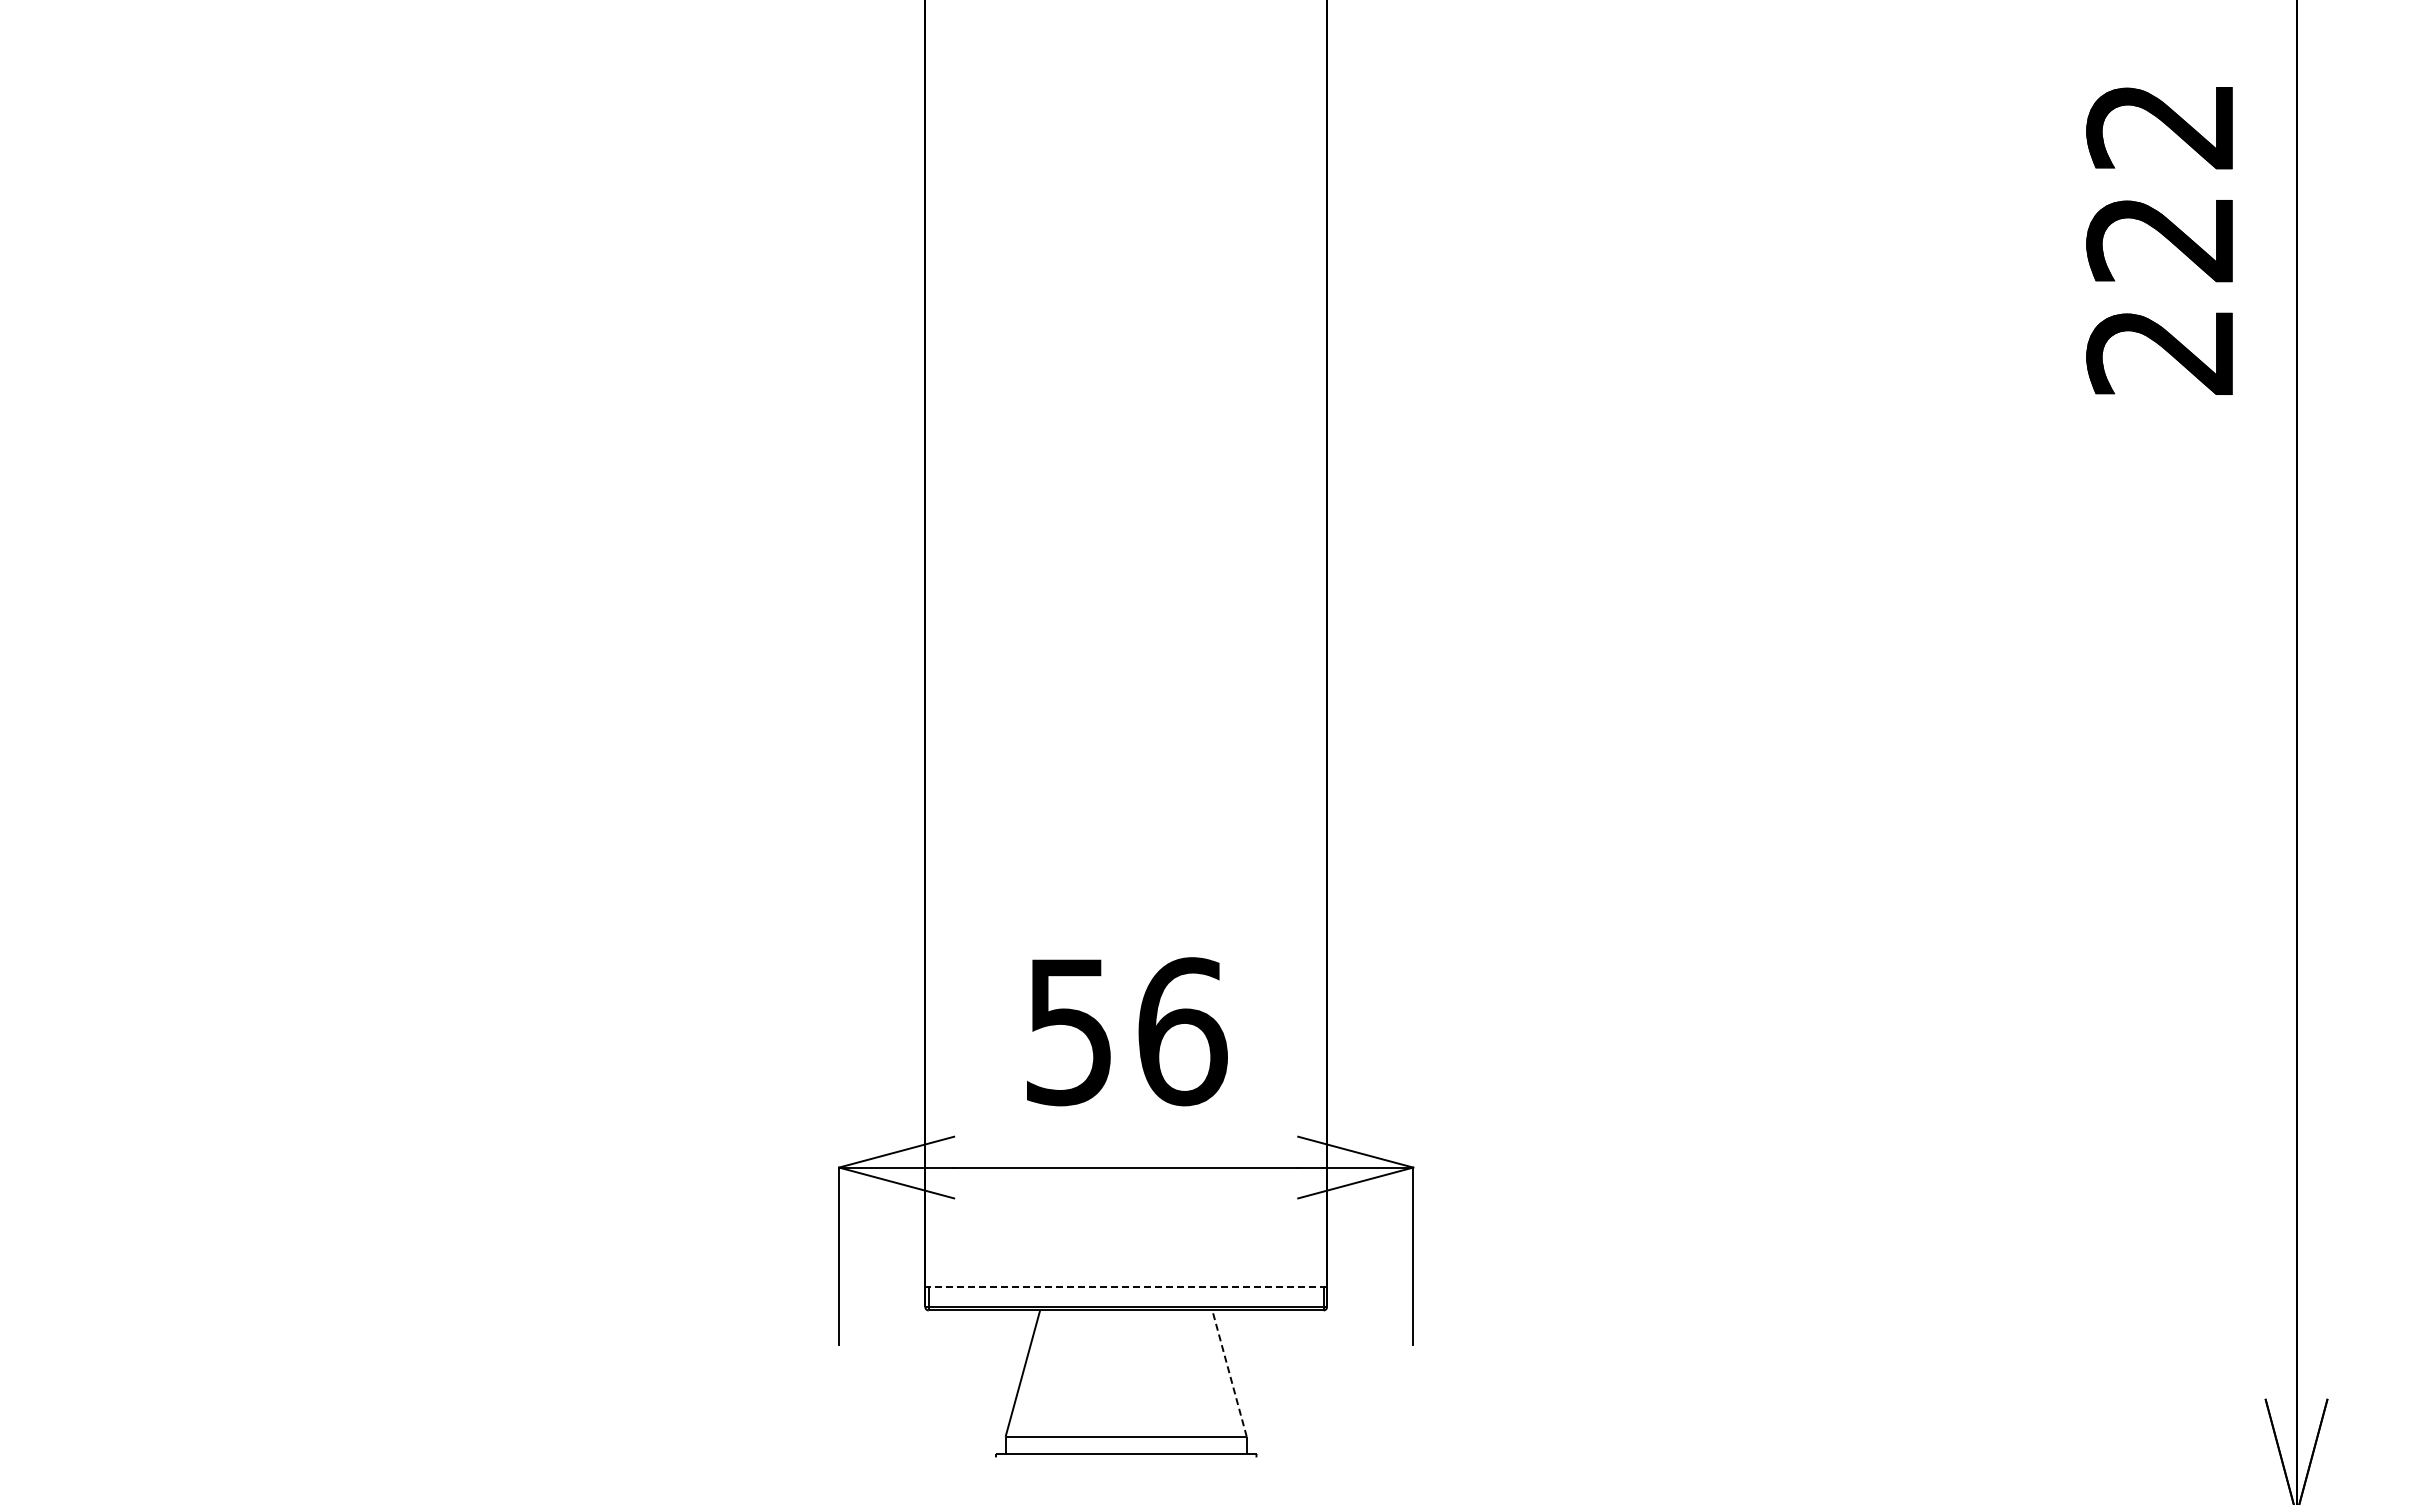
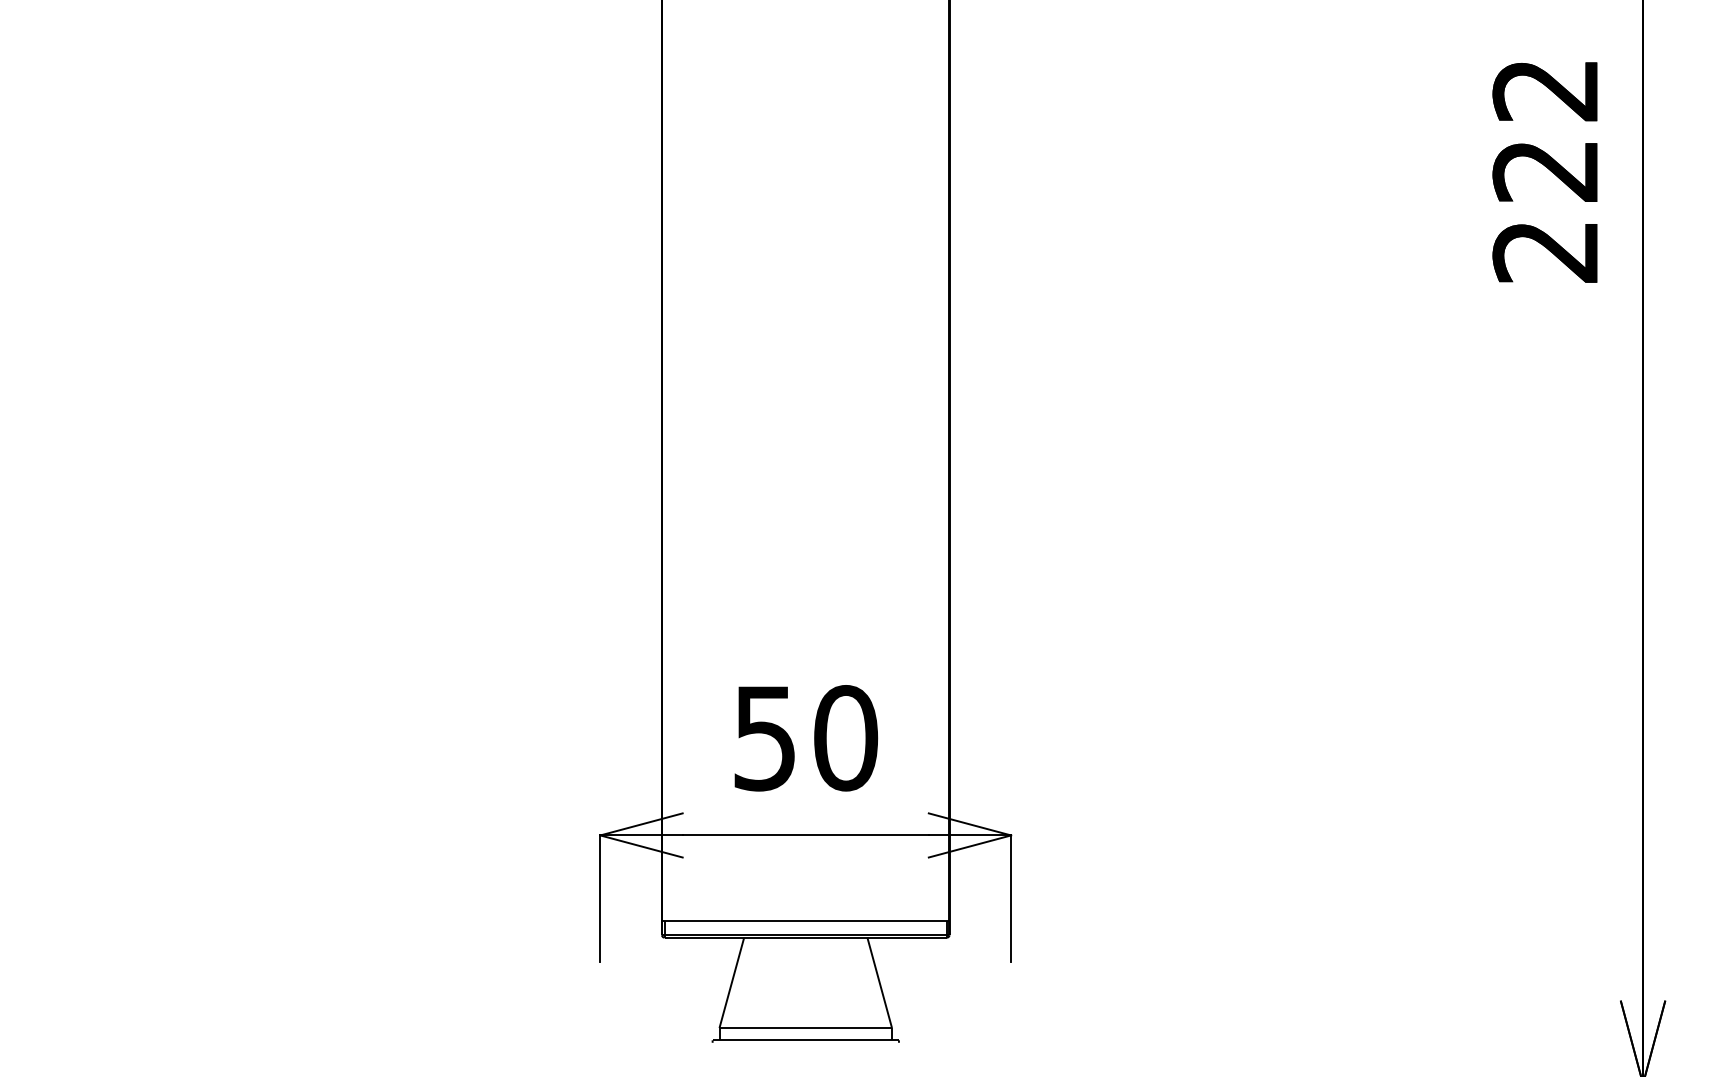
text: (1182, 1031) -> (846, 738), 56 -> 50
line: (1126, 1287) -> (805, 921), dashed -> solid
line: (1229, 1373) -> (879, 982), dashed -> solid

